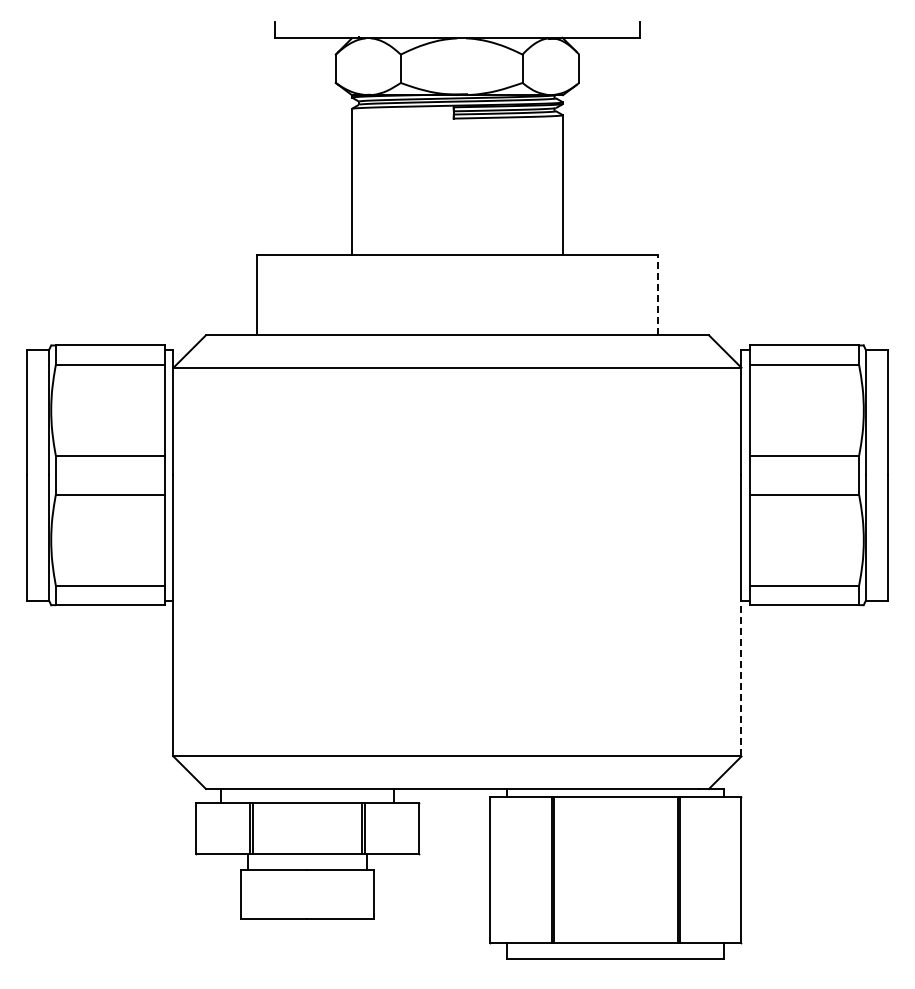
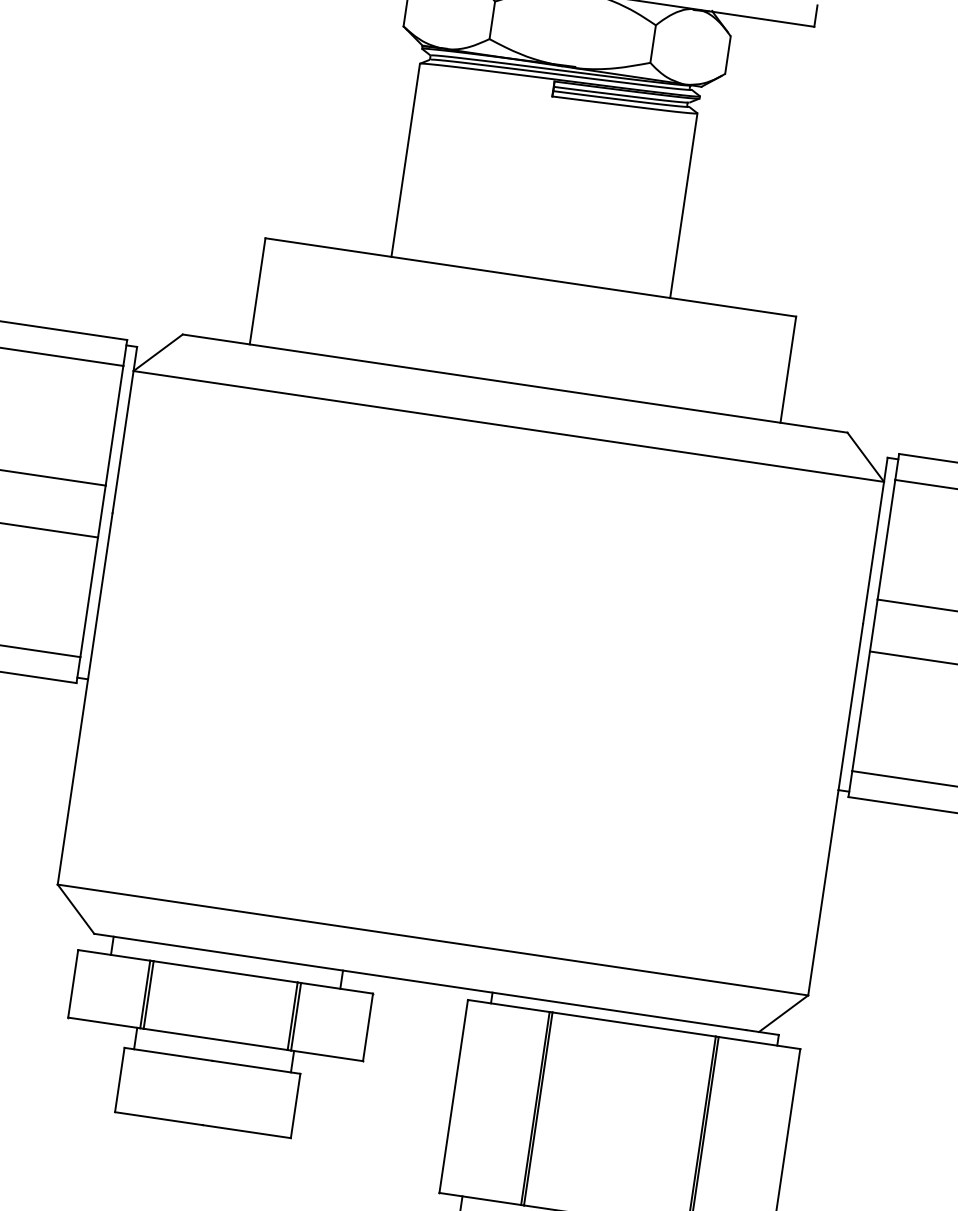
line: (658, 294) -> (788, 368), dashed -> solid
line: (741, 678) -> (823, 892), dashed -> solid

